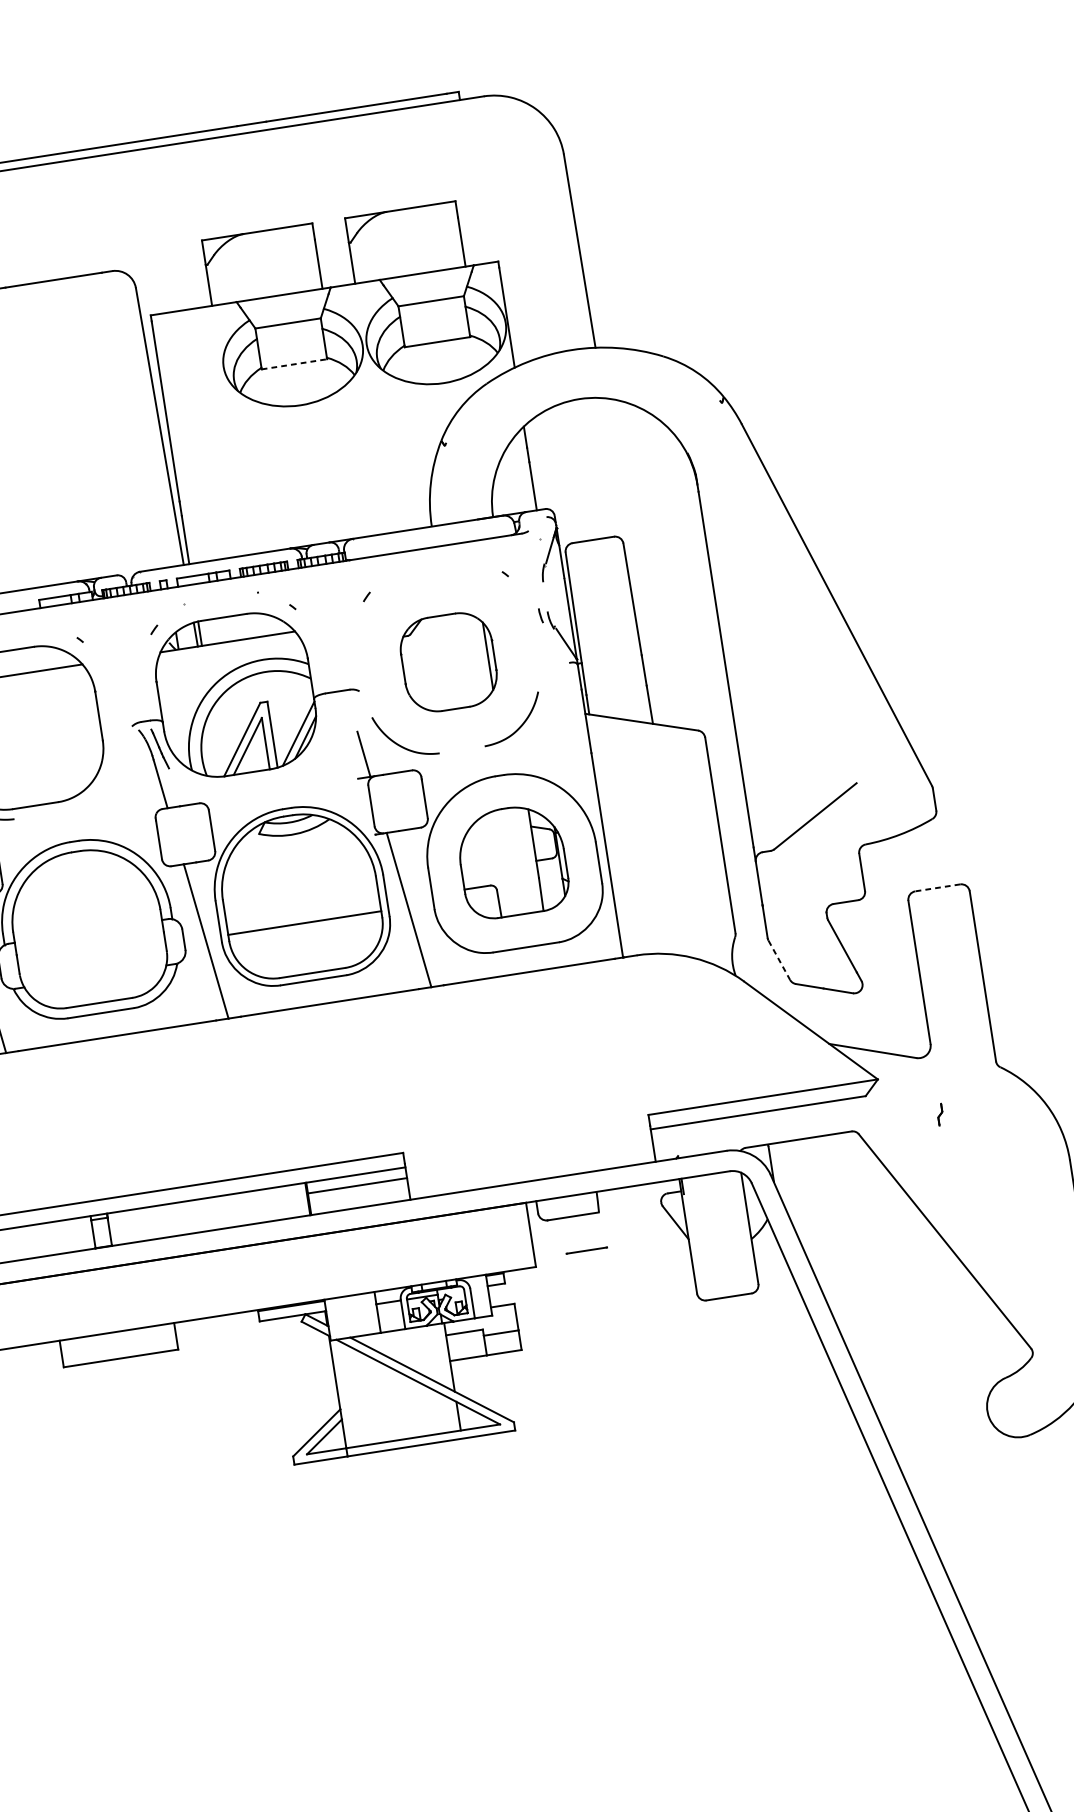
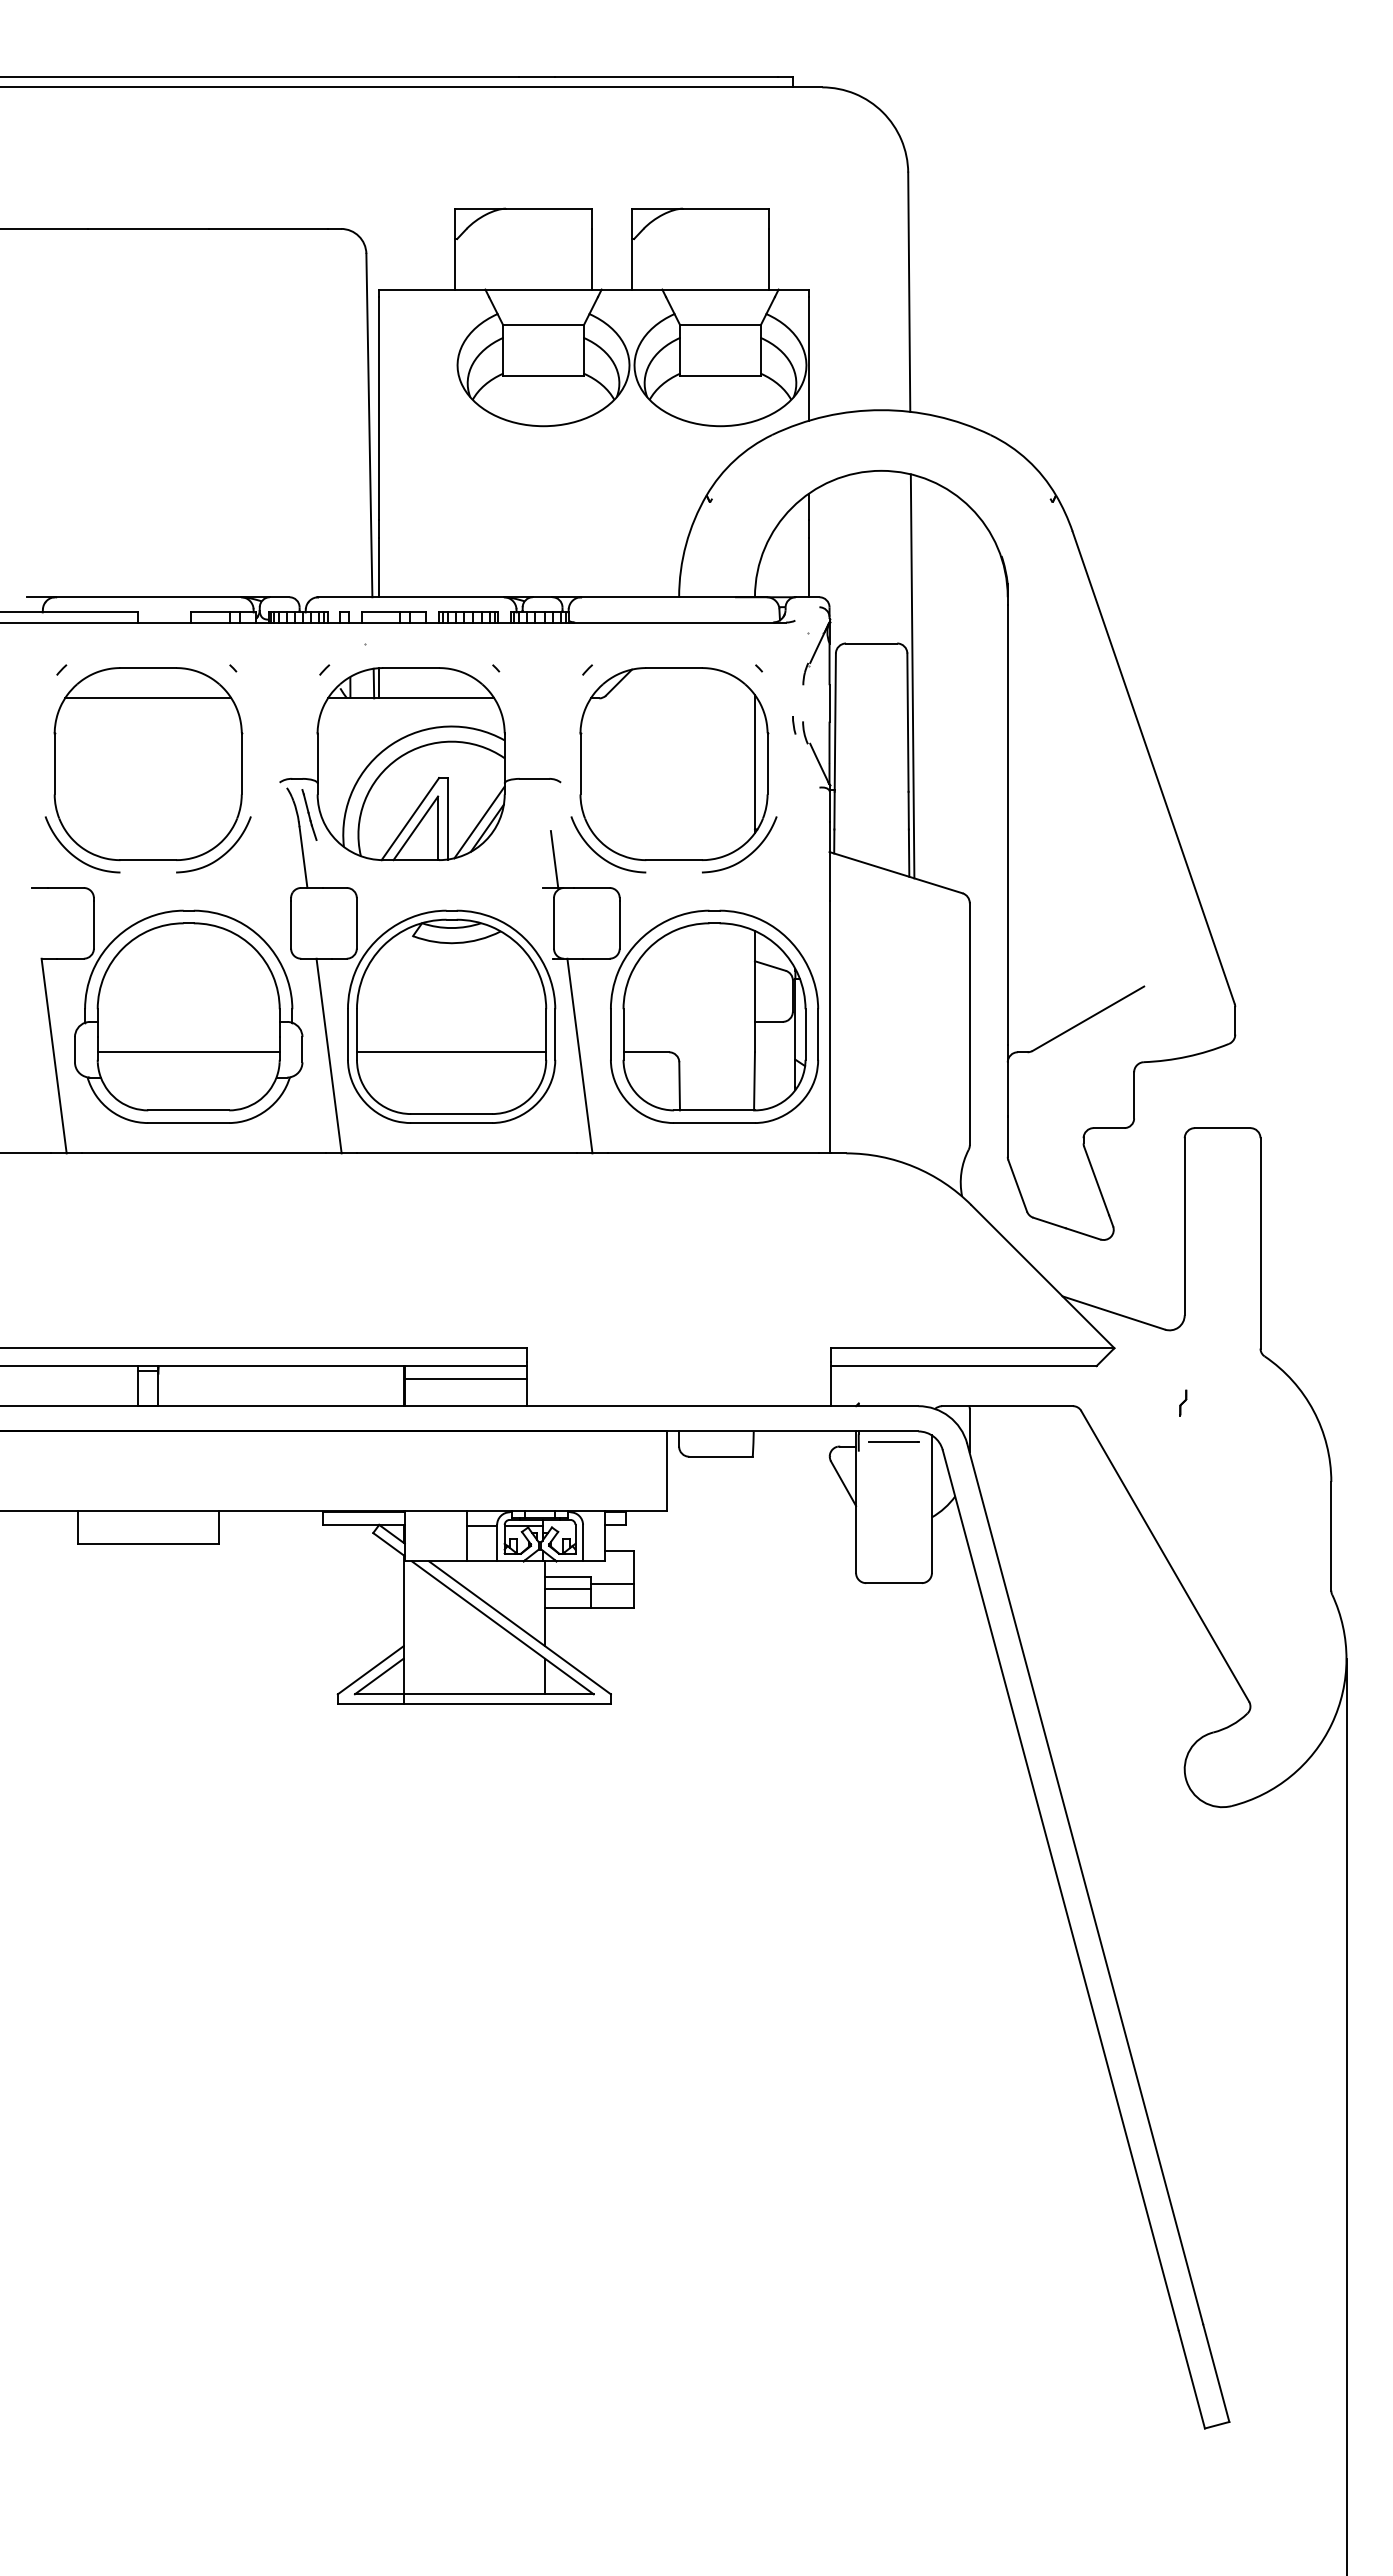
line: (295, 364) -> (544, 375), dashed -> solid
line: (630, 561) -> (912, 676), added
part: (449, 662) -> (674, 764), size x1.67
curve: (94, 791) -> (222, 854), added
part: (512, 861) -> (714, 1016), size x1.43
line: (937, 888) -> (1222, 1128), dashed -> solid
line: (92, 956) -> (188, 1052), added
line: (779, 960) -> (1017, 1186), dashed -> solid
line: (586, 1250) -> (893, 1441), moved
line: (465, 1343) -> (567, 1589), added

